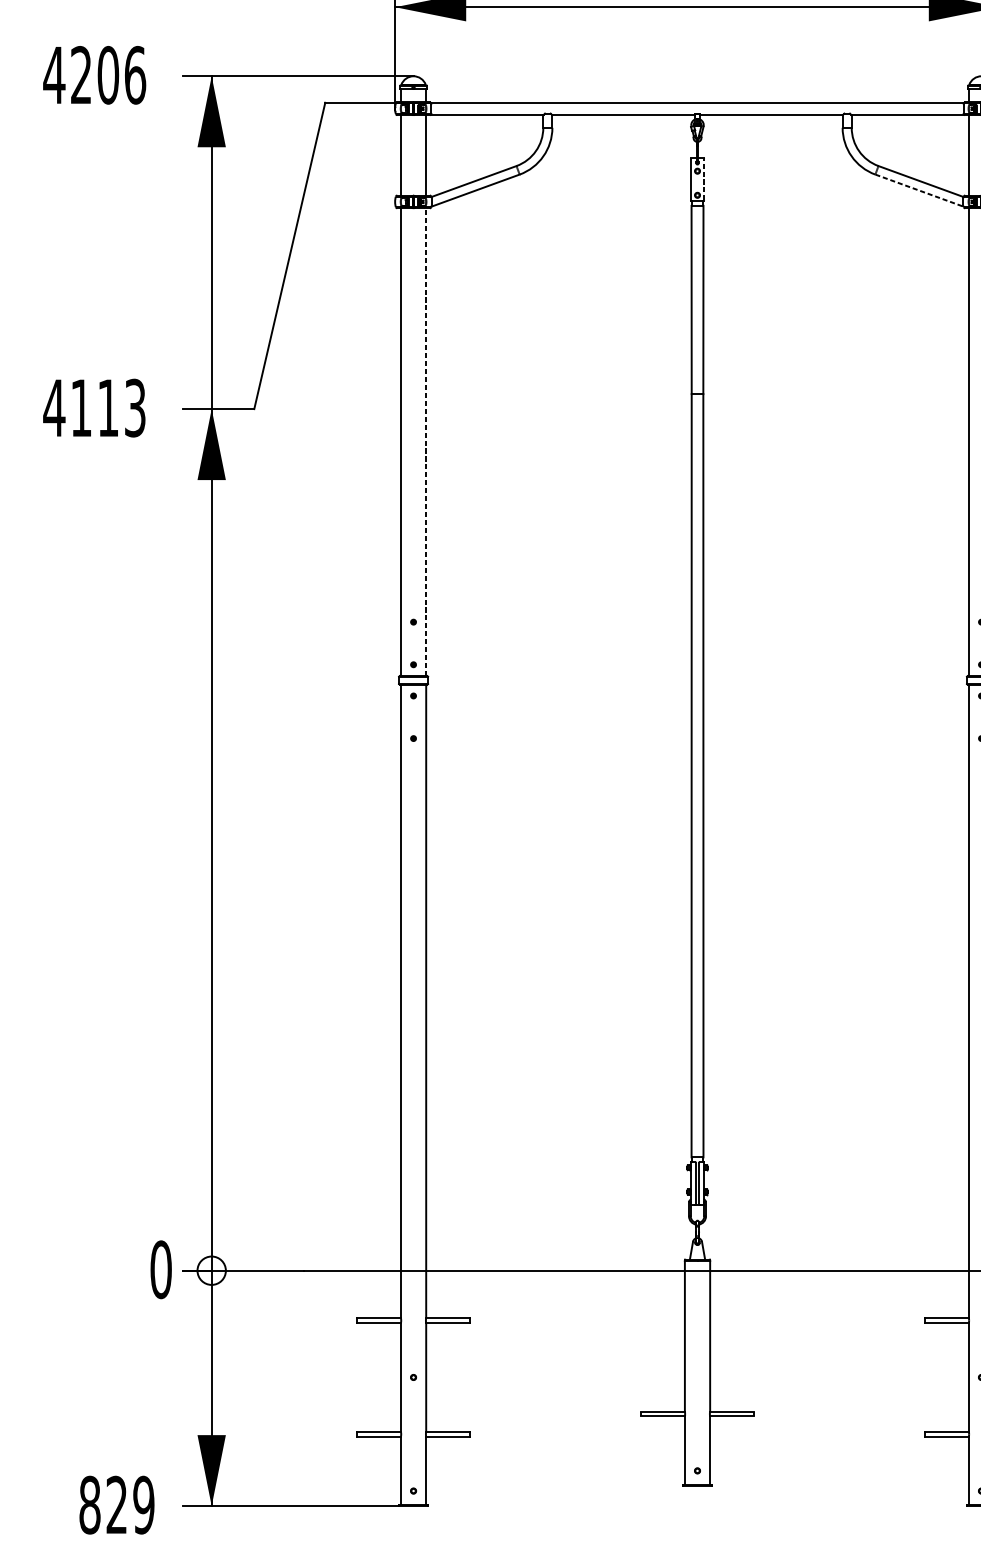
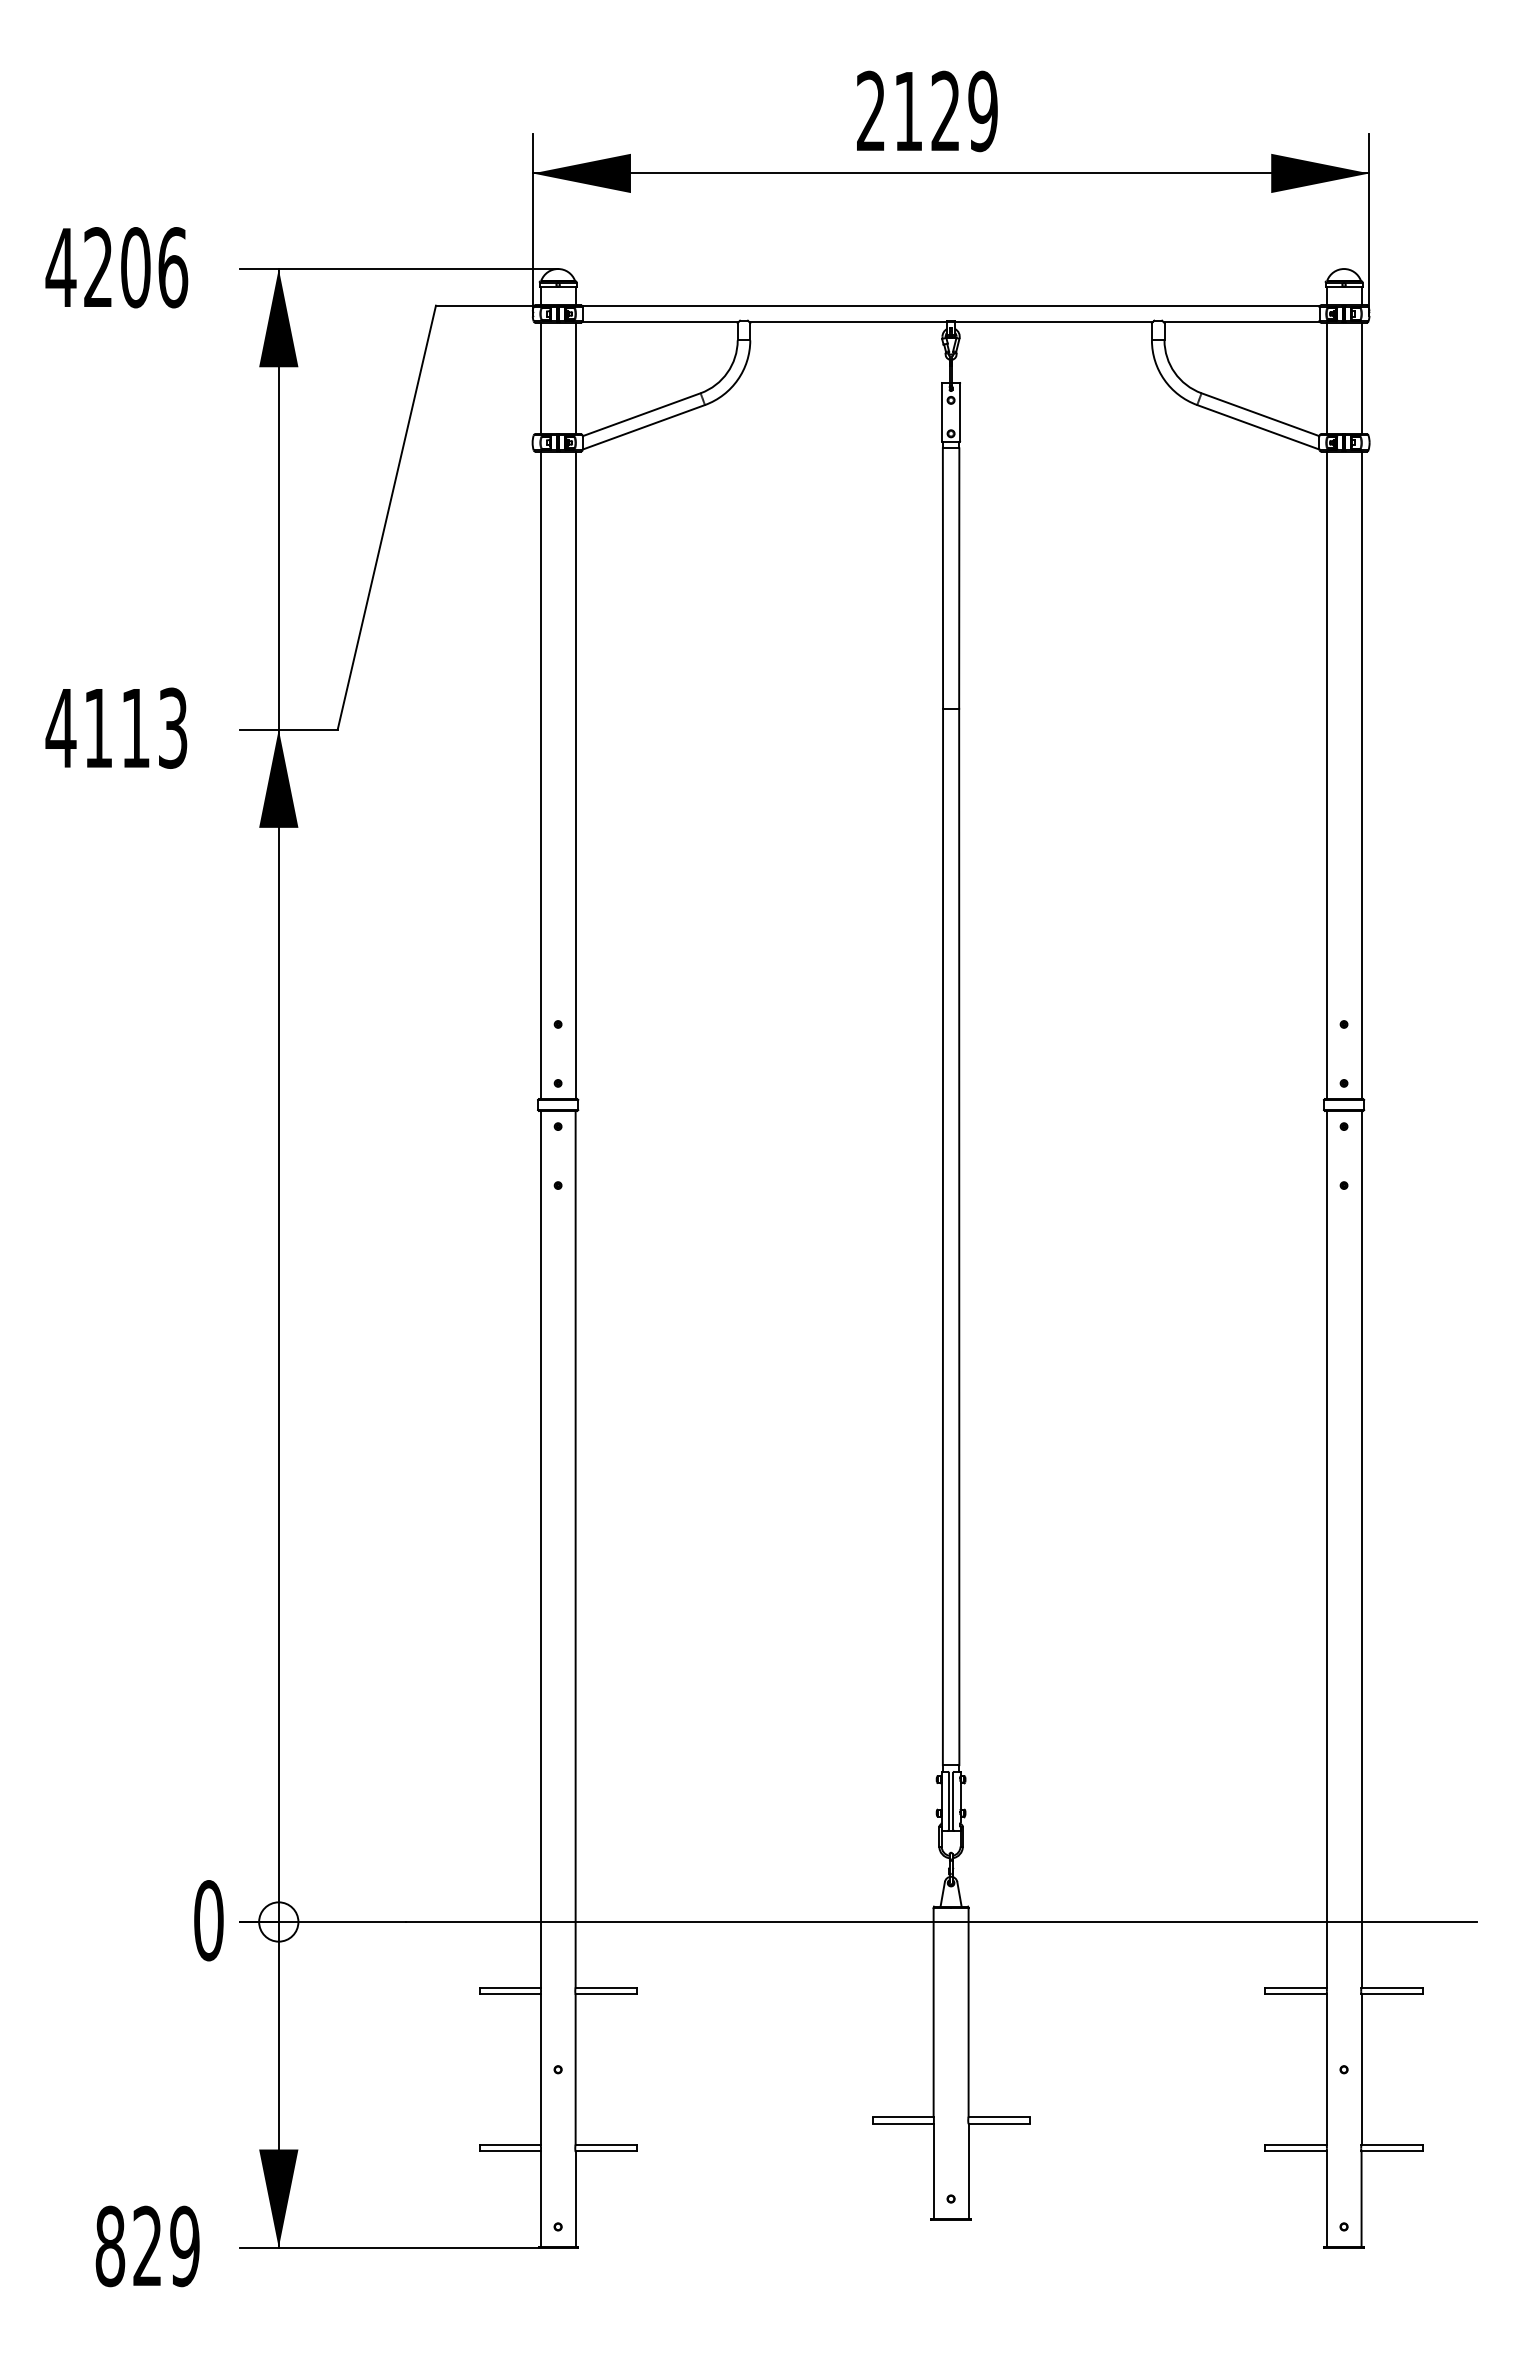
line: (704, 179) -> (960, 412), dashed -> solid
line: (919, 190) -> (1258, 427), dashed -> solid
line: (426, 442) -> (575, 775), dashed -> solid

